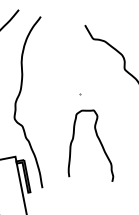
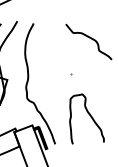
curve: (99, 144) -> (90, 117), moved

